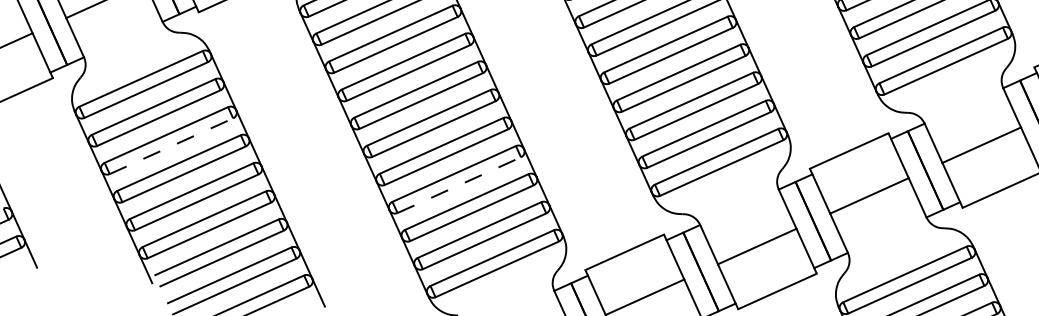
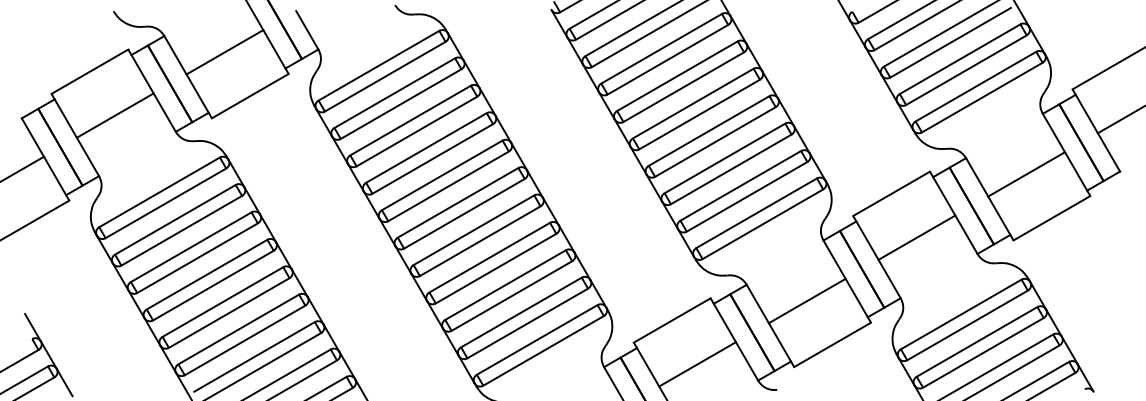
line: (171, 146) -> (197, 258), dashed -> solid
line: (459, 185) -> (496, 268), dashed -> solid

